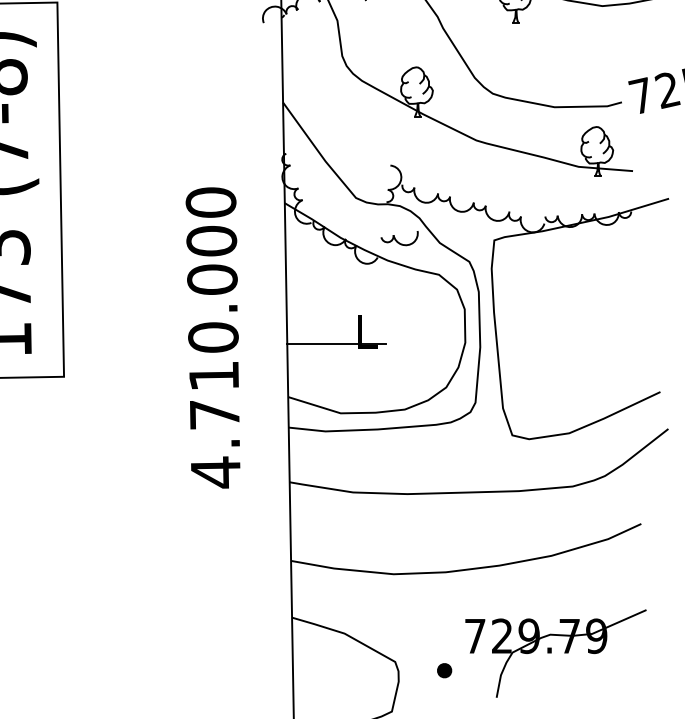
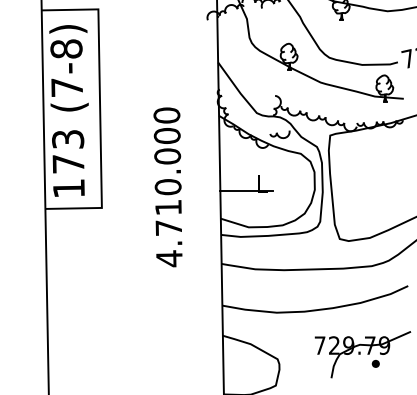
text: (212, 338) -> (167, 187), moved
part: (443, 669) -> (375, 363), moved

